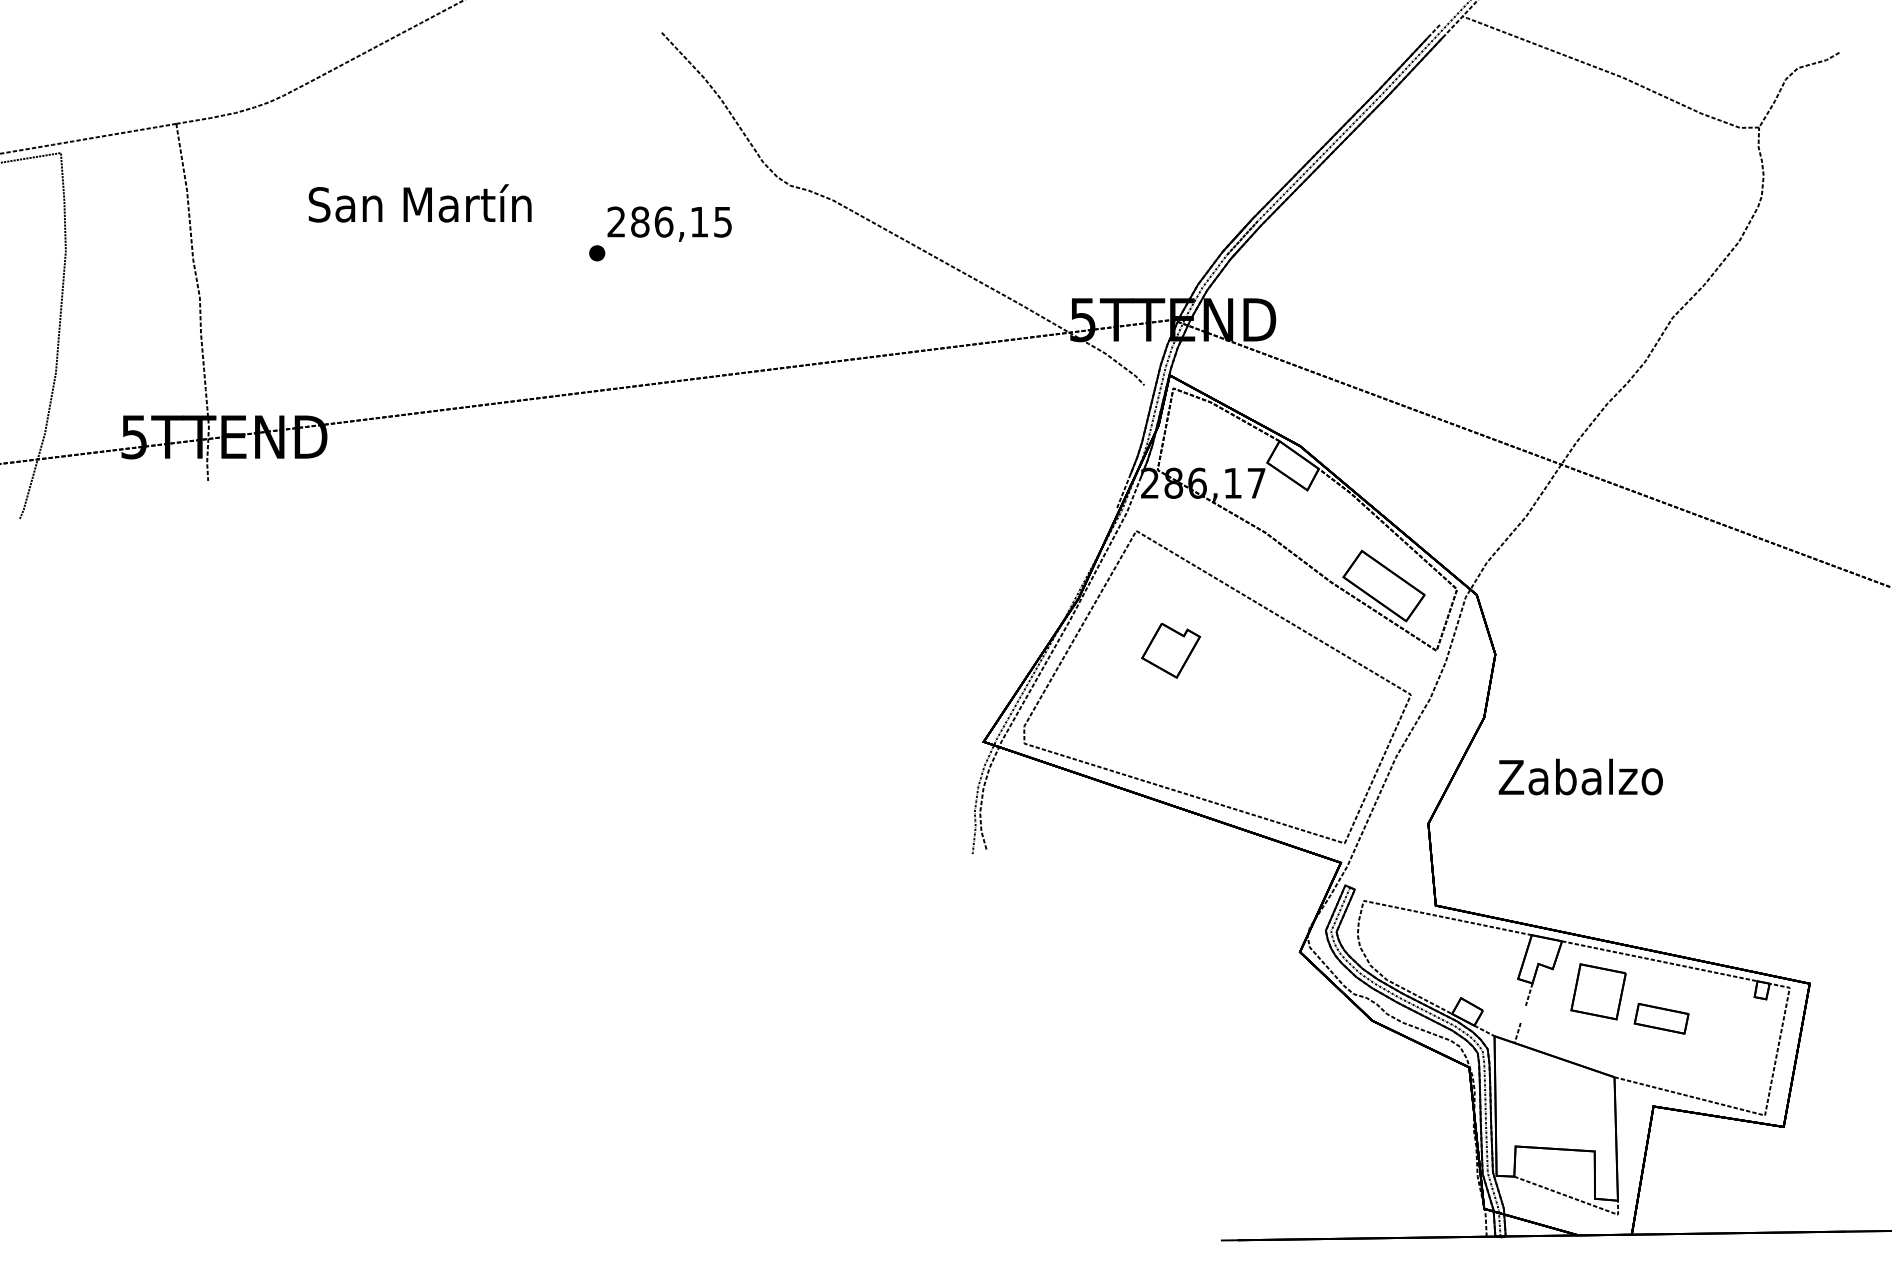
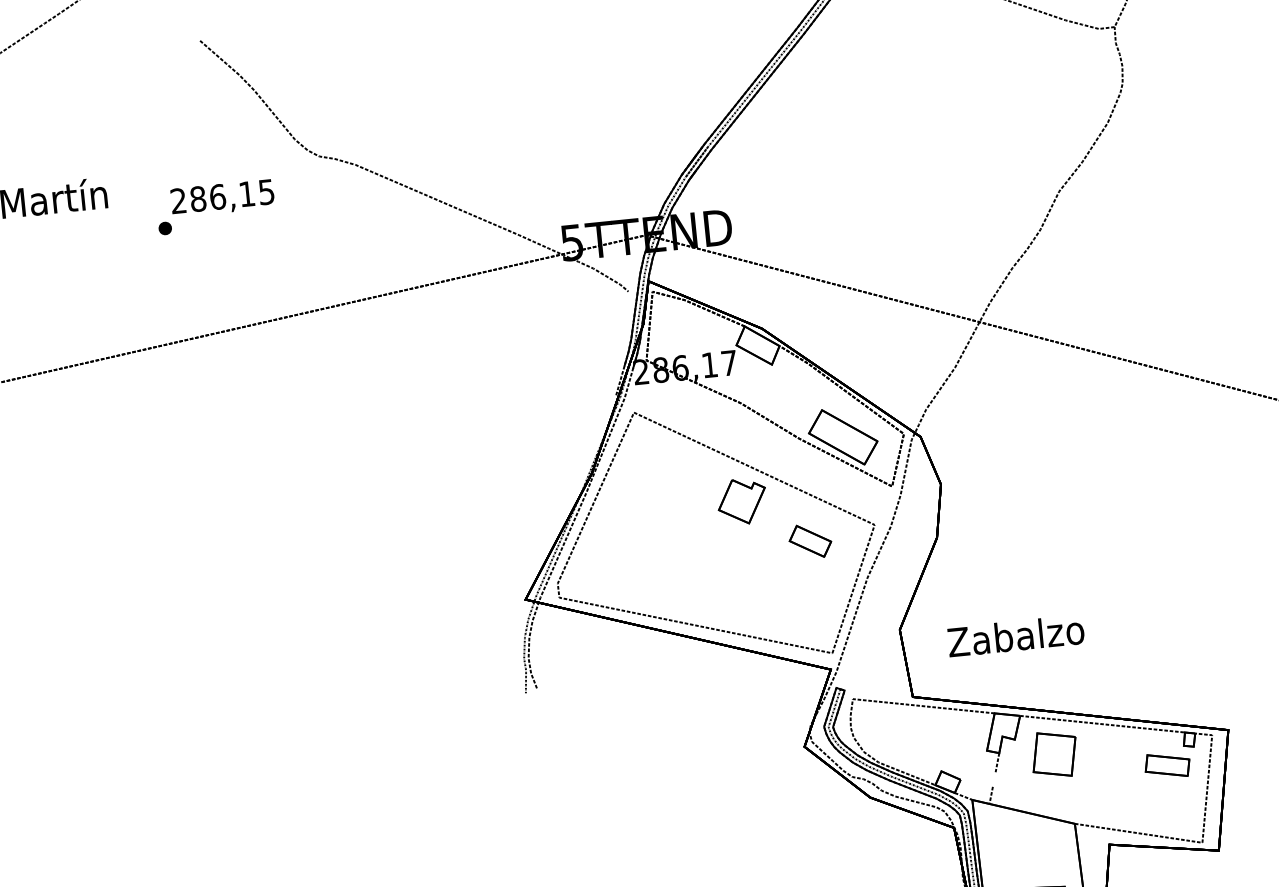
part: (1171, 650) -> (742, 501), moved
part: (1331, 706) -> (809, 541), added
text: (1580, 776) -> (1015, 635), moved
part: (1661, 1018) -> (1167, 765), moved

